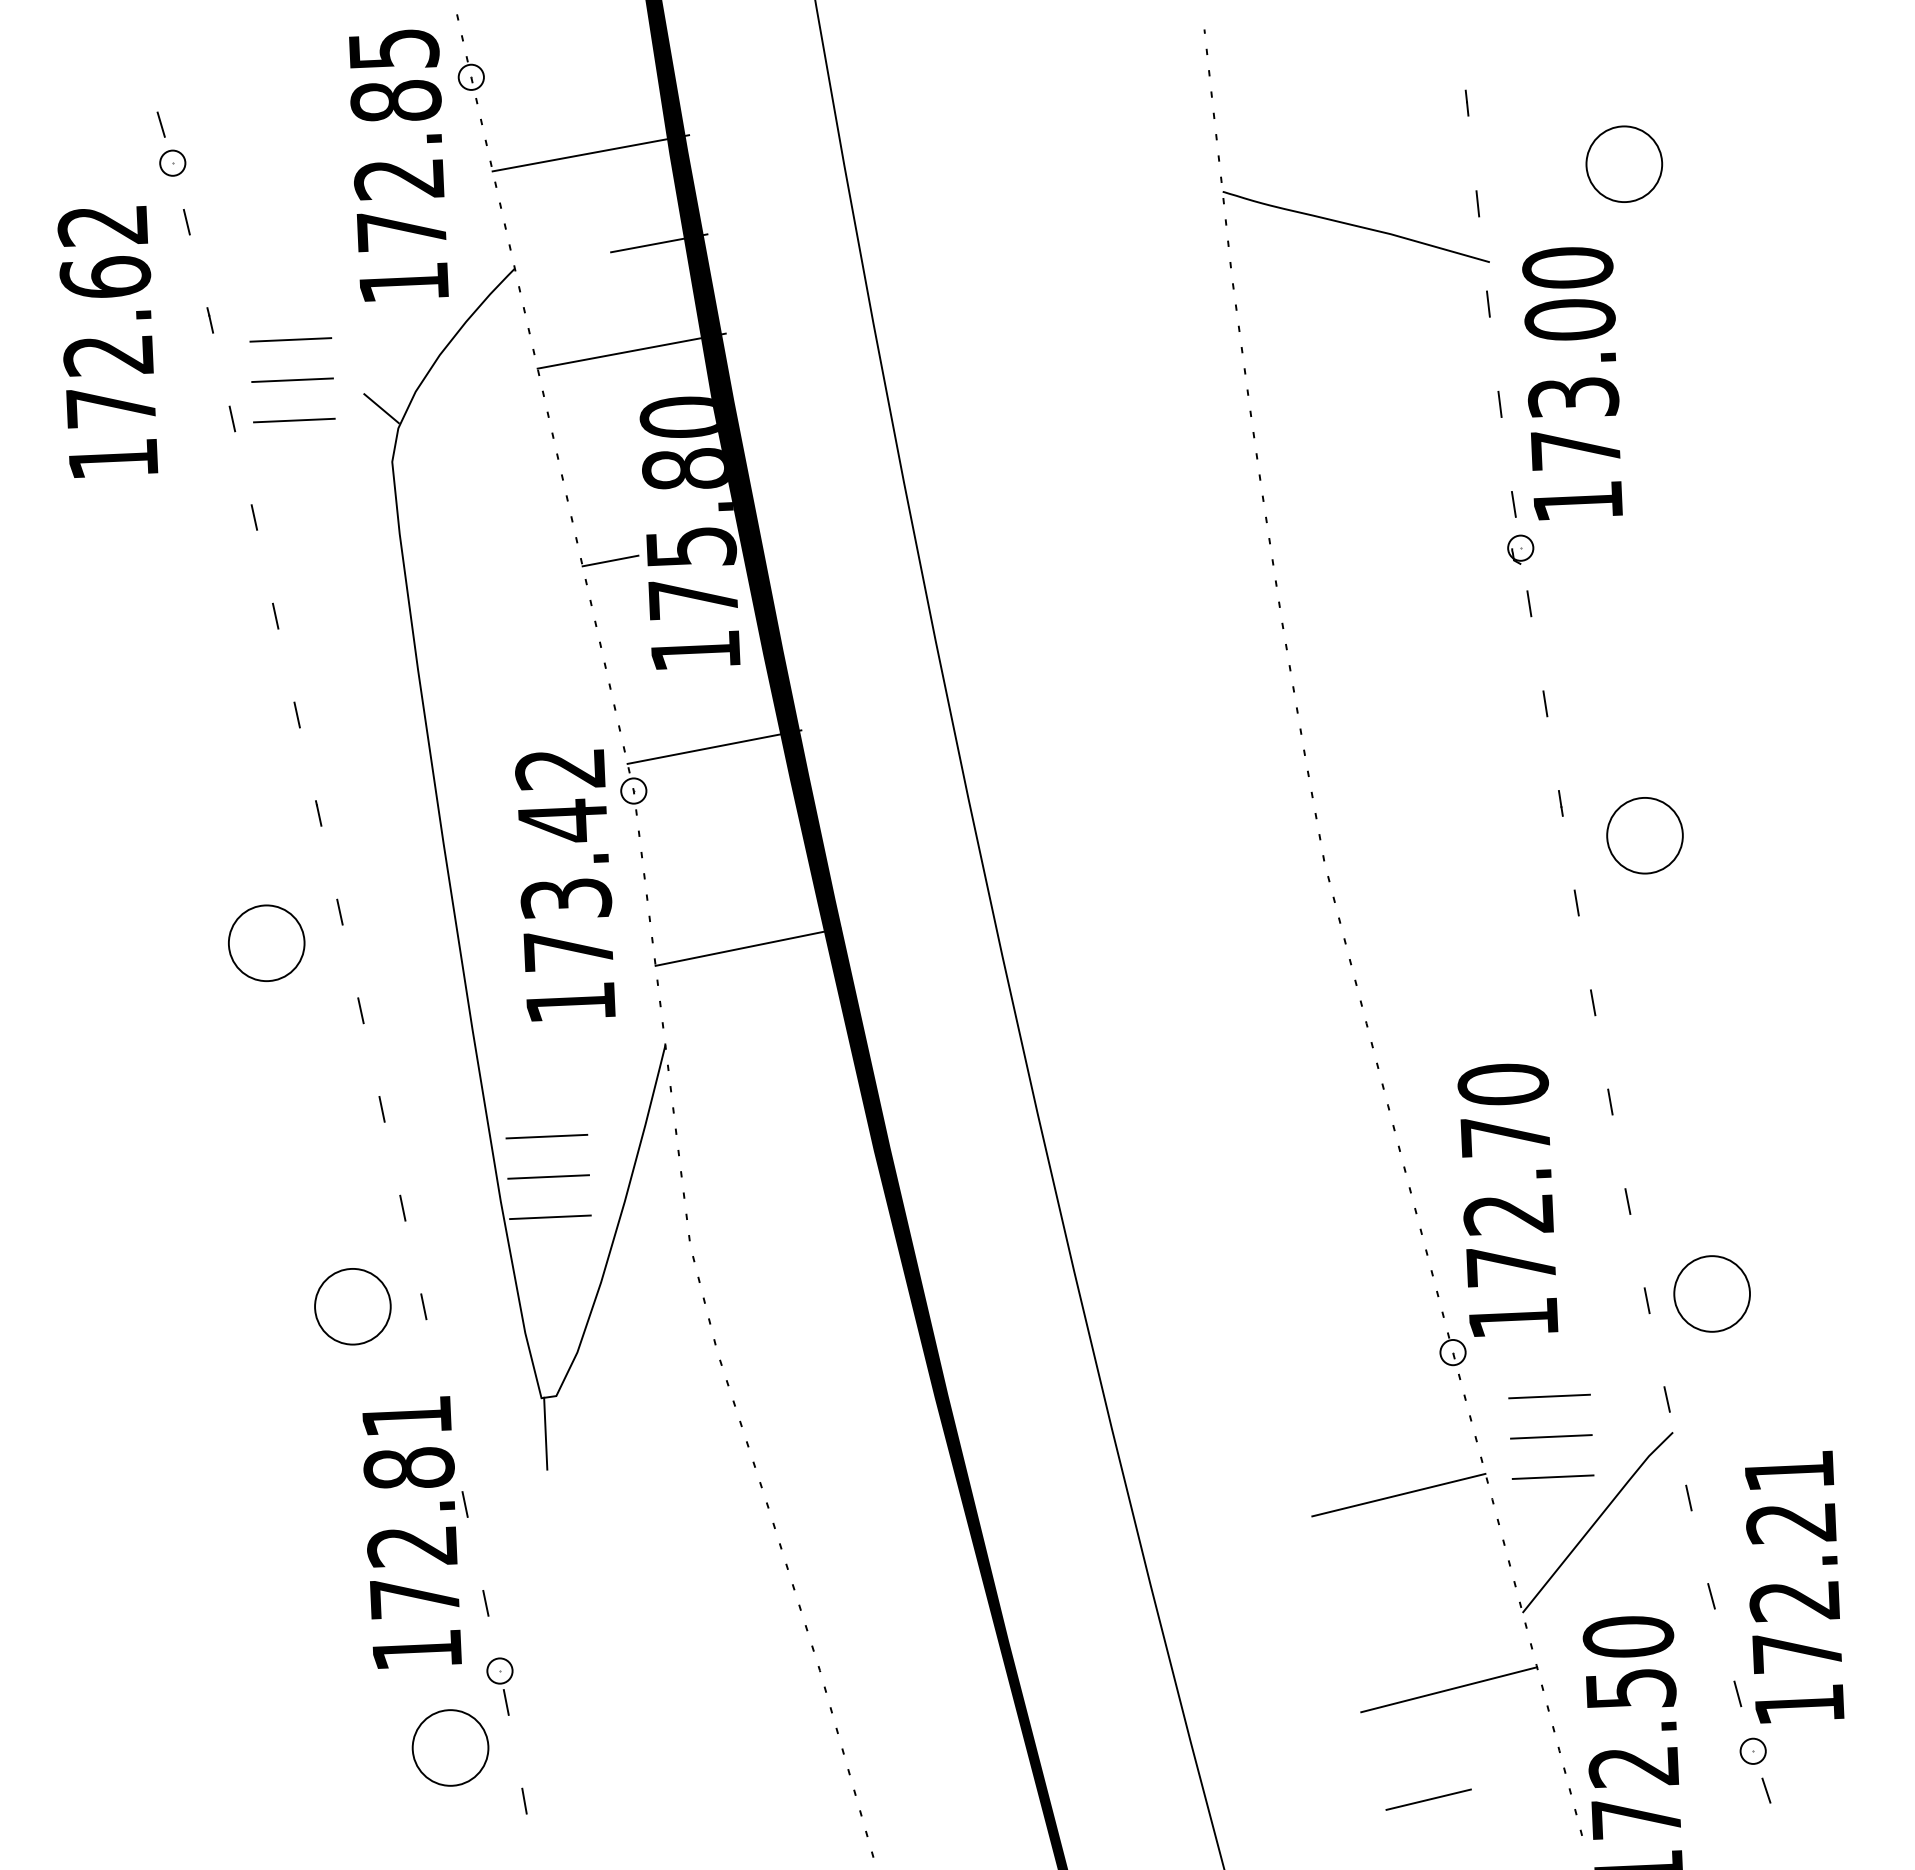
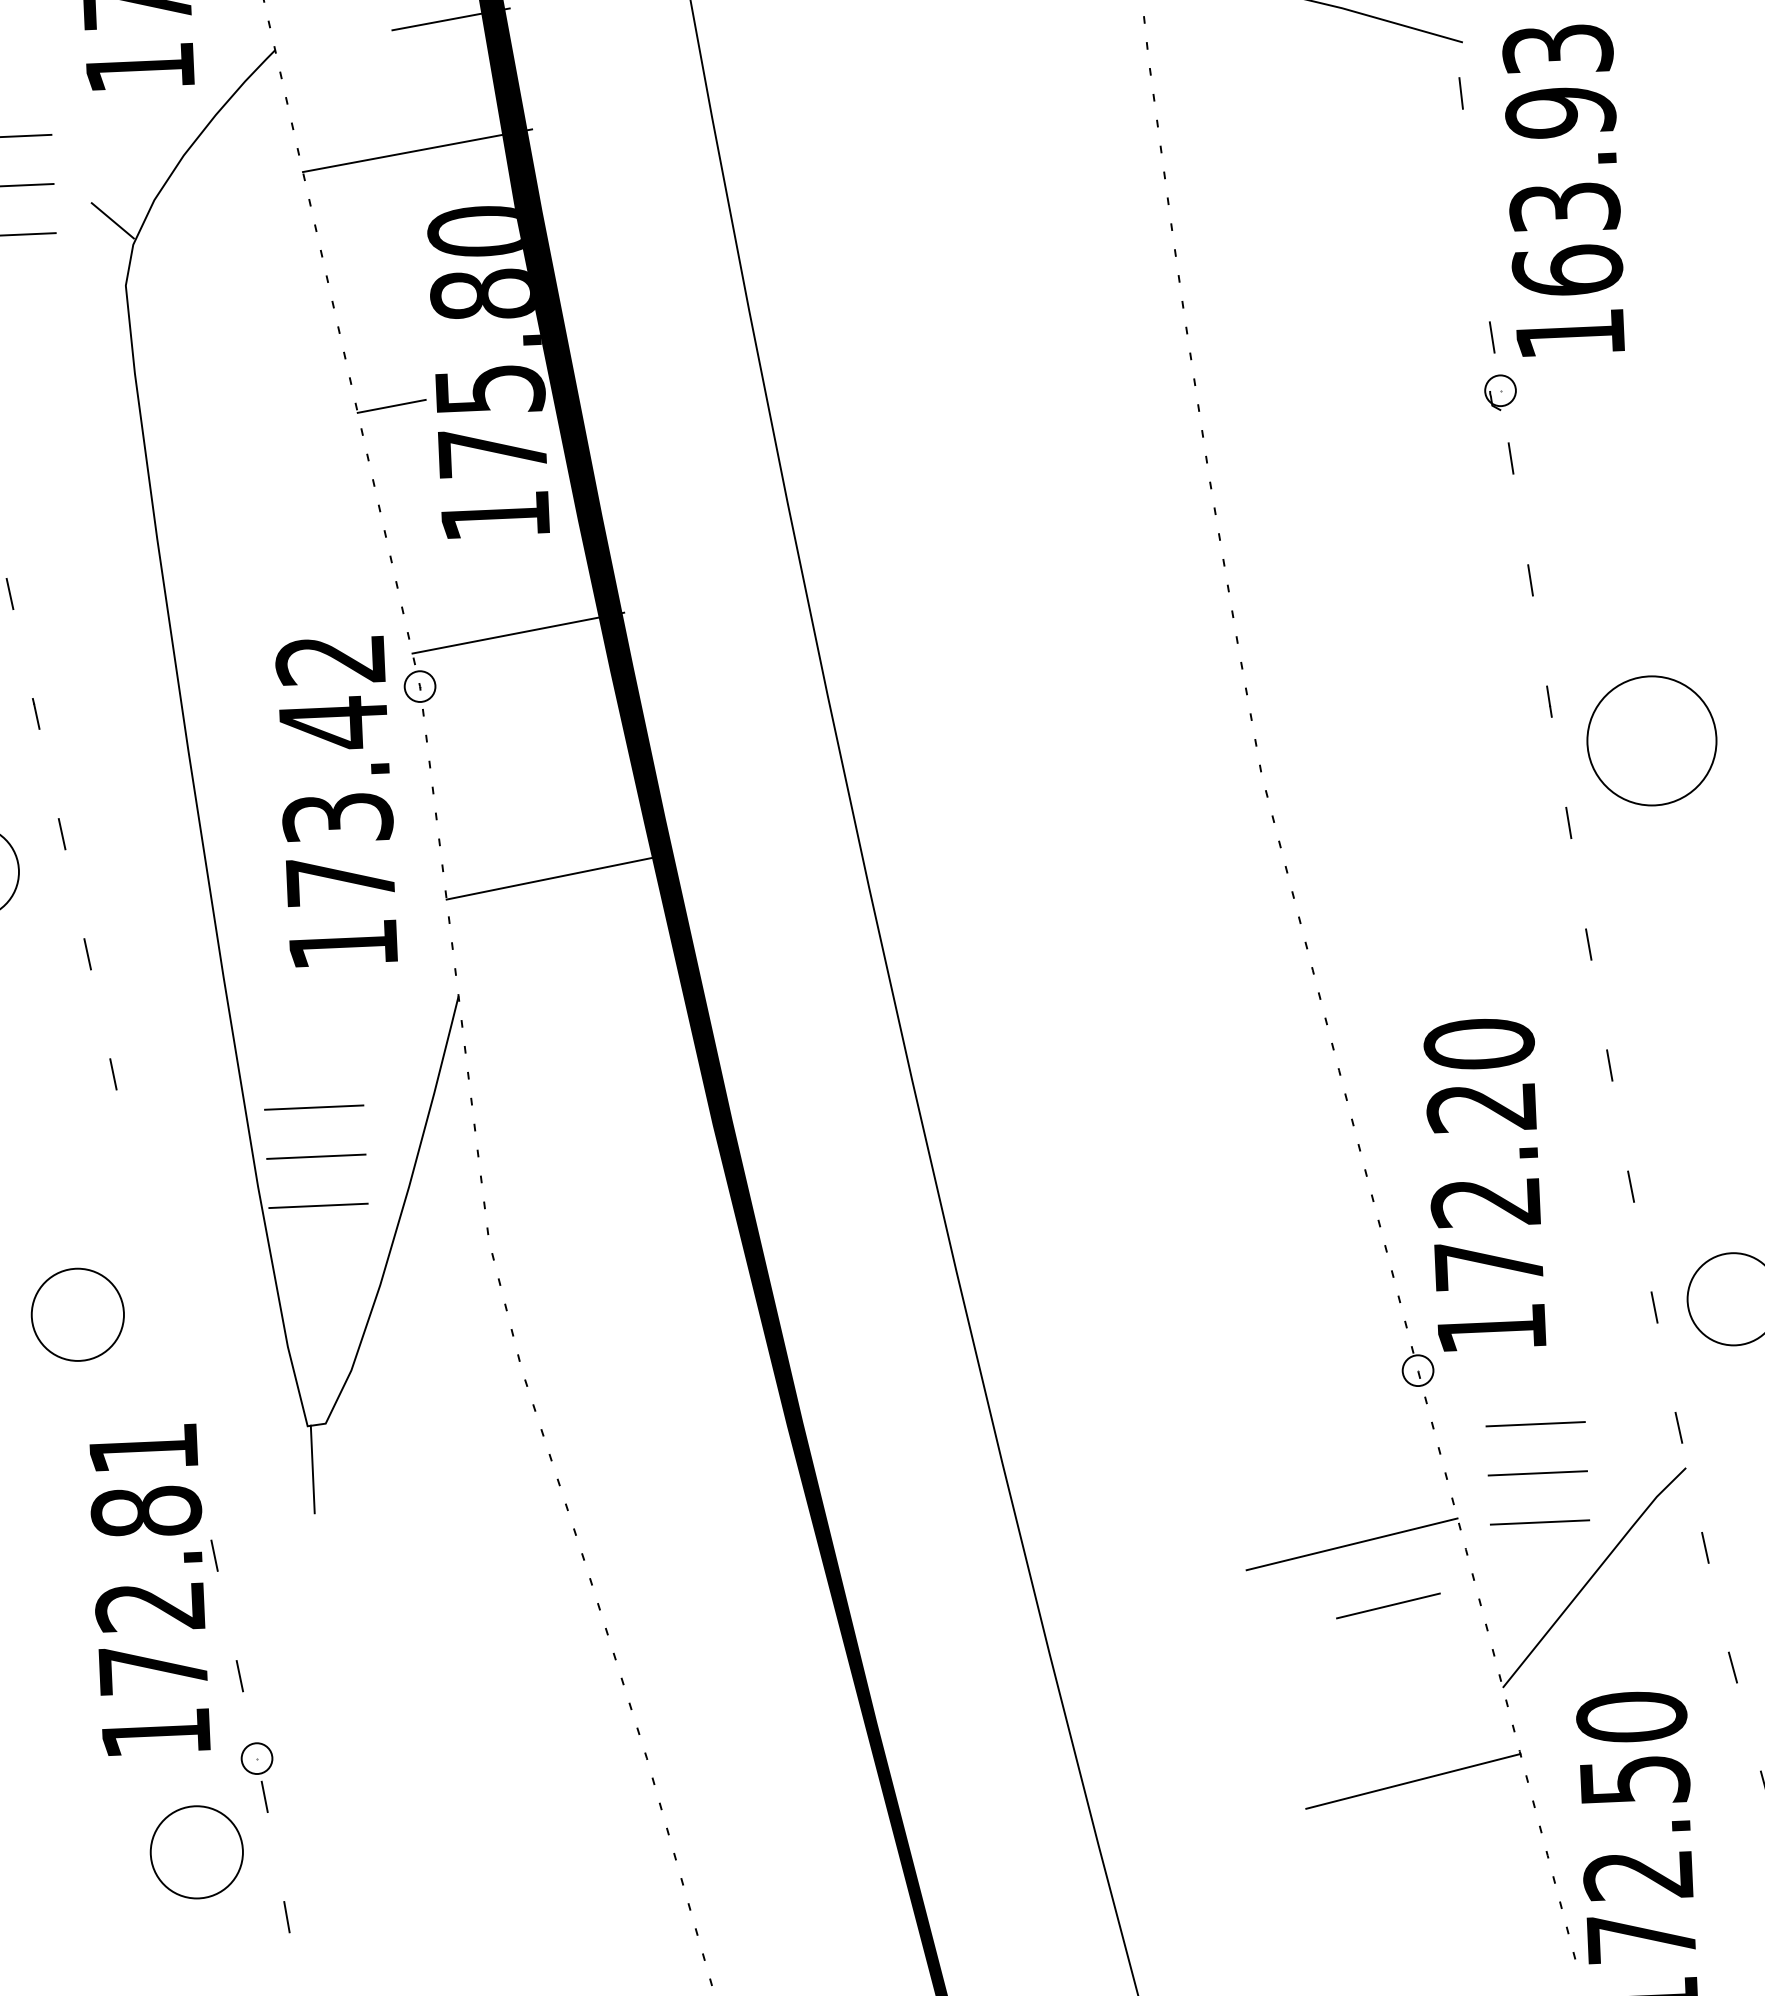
text: (1571, 358) -> (1562, 159), 173.00 -> 163.93
line: (1499, 403) -> (1474, 214), removed
part: (1644, 835) -> (1651, 740), size x1.4
text: (1505, 1136) -> (1481, 1107), 172.70 -> 172.20
line: (402, 1207) -> (138, 1193), removed
line: (423, 1306) -> (163, 1314), removed
line: (1428, 1799) -> (1388, 1605), moved

